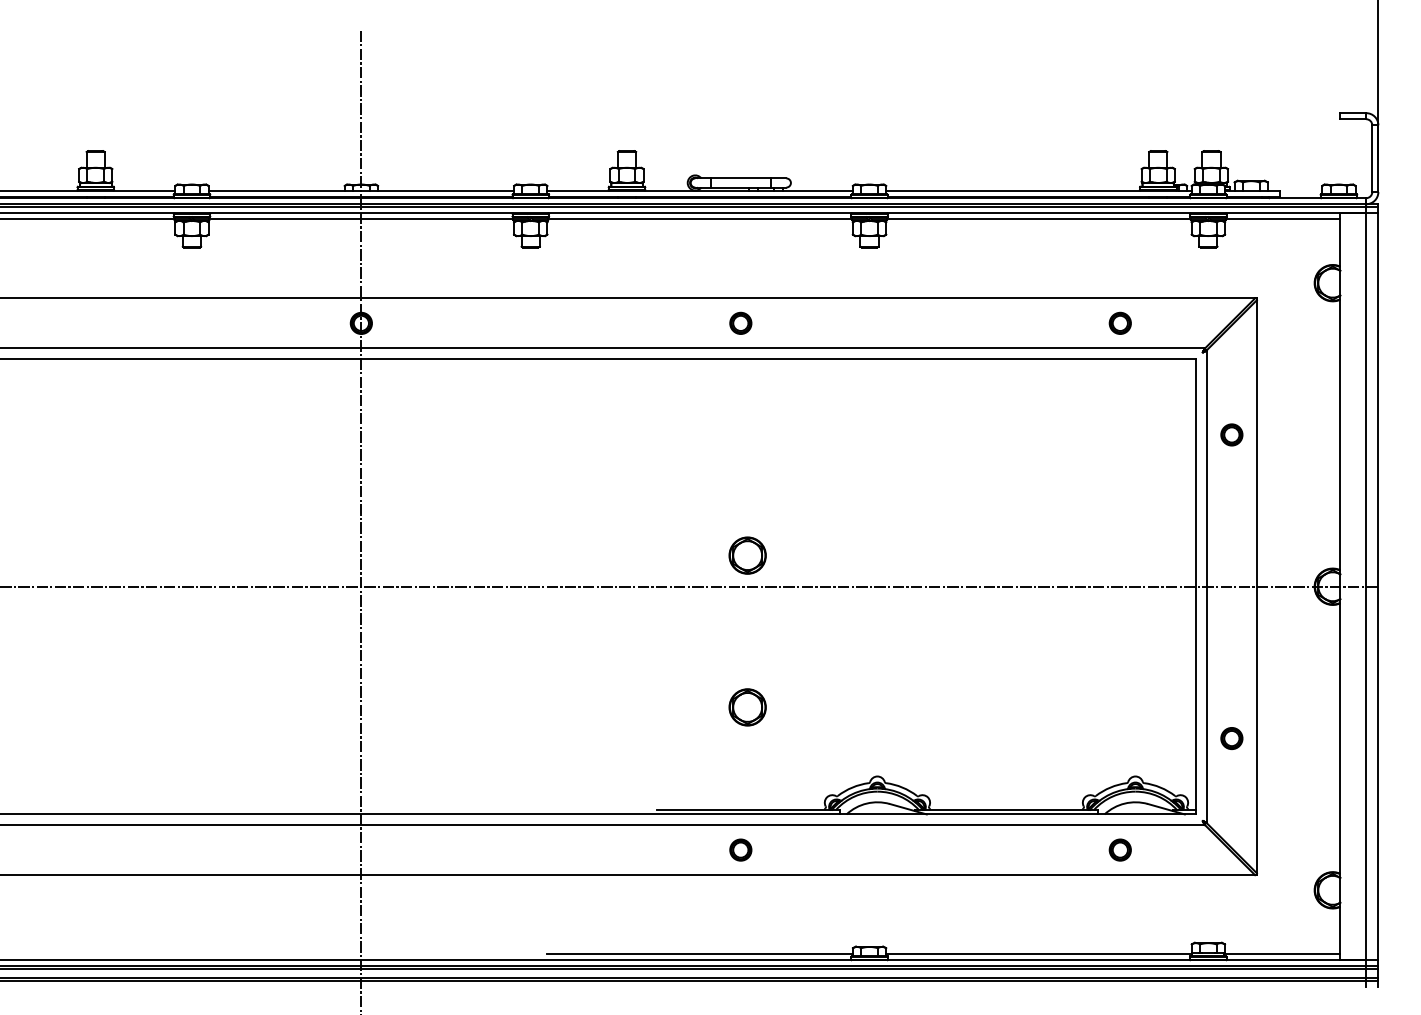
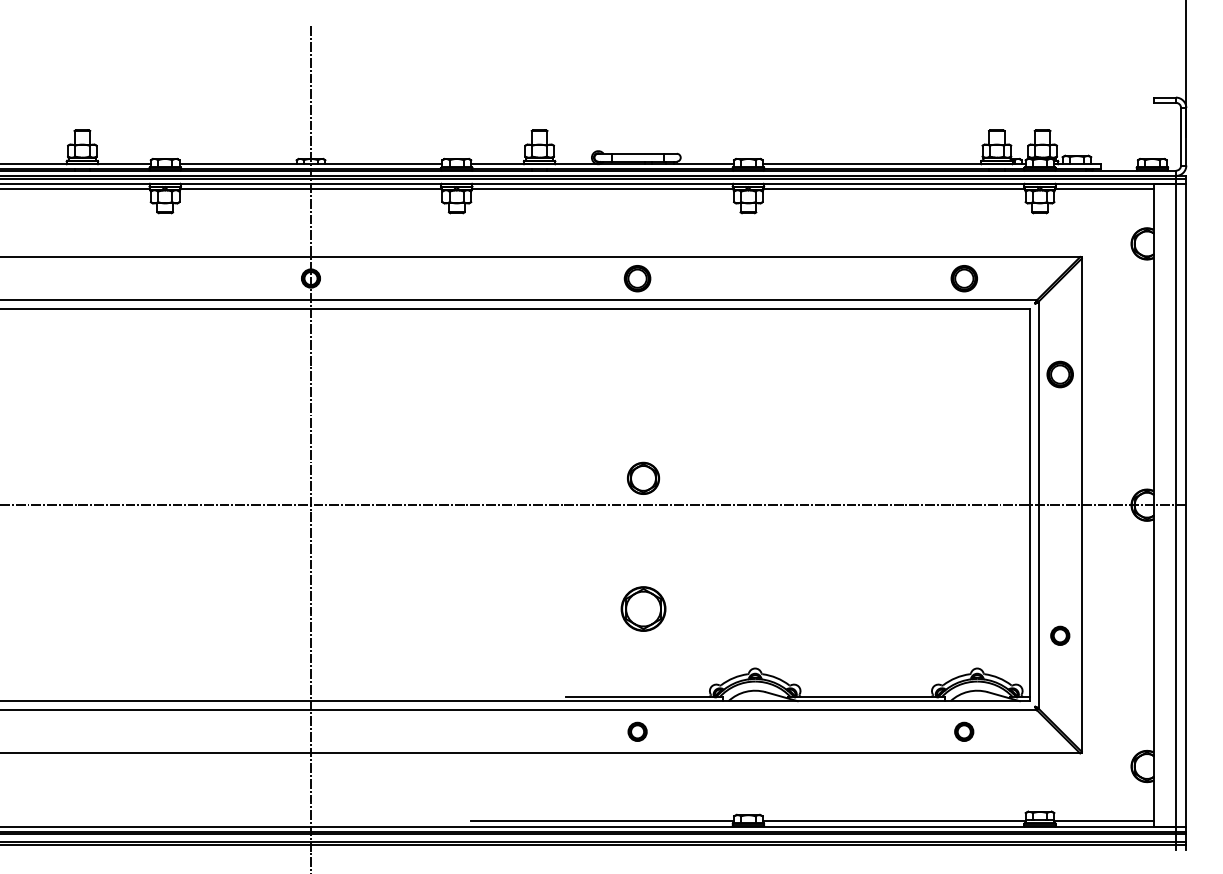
part: (740, 322) -> (637, 277), size x1.4
part: (1119, 322) -> (963, 277), size x1.4
part: (1231, 434) -> (1059, 374), size x1.4
part: (747, 707) -> (643, 609), size x1.4

